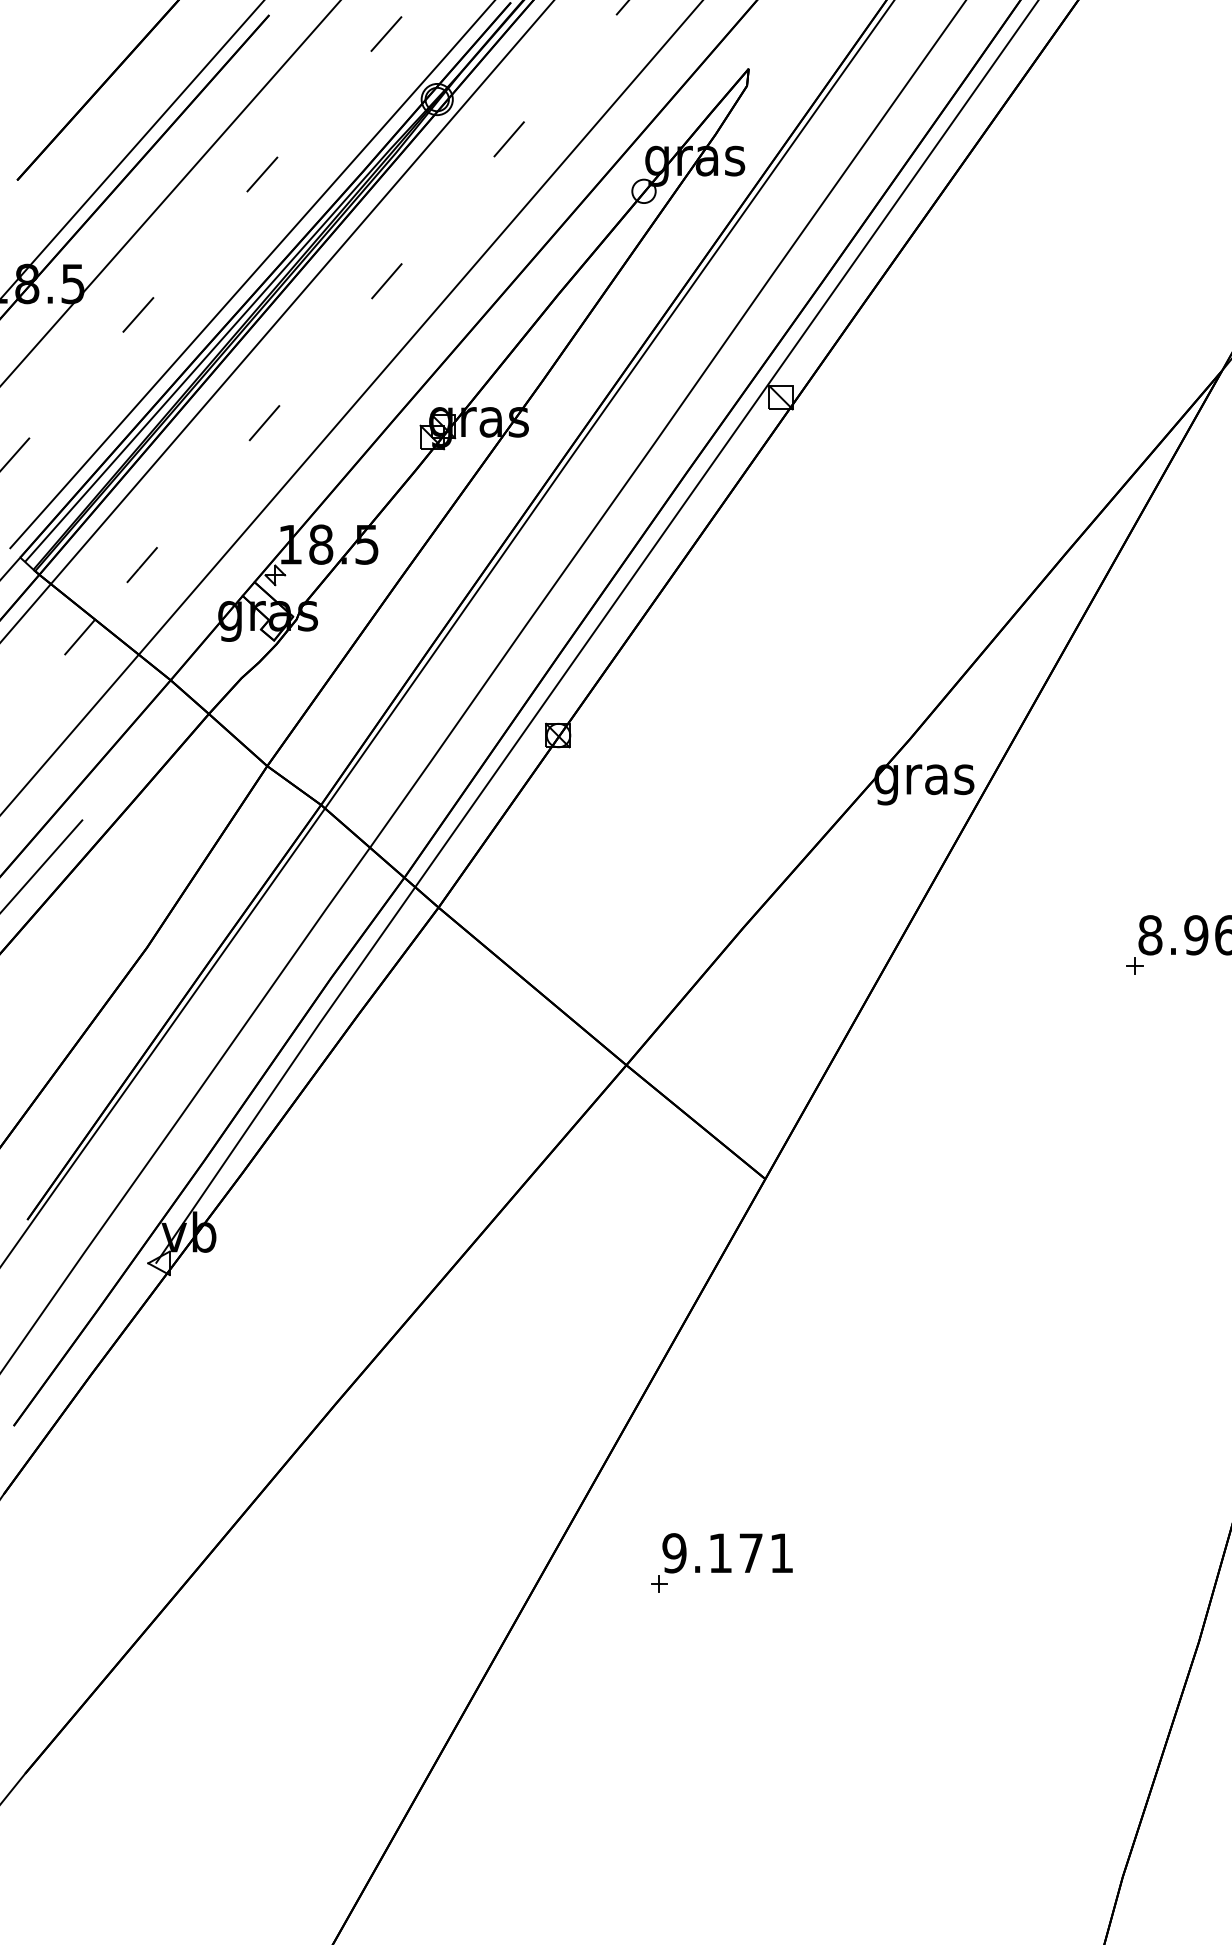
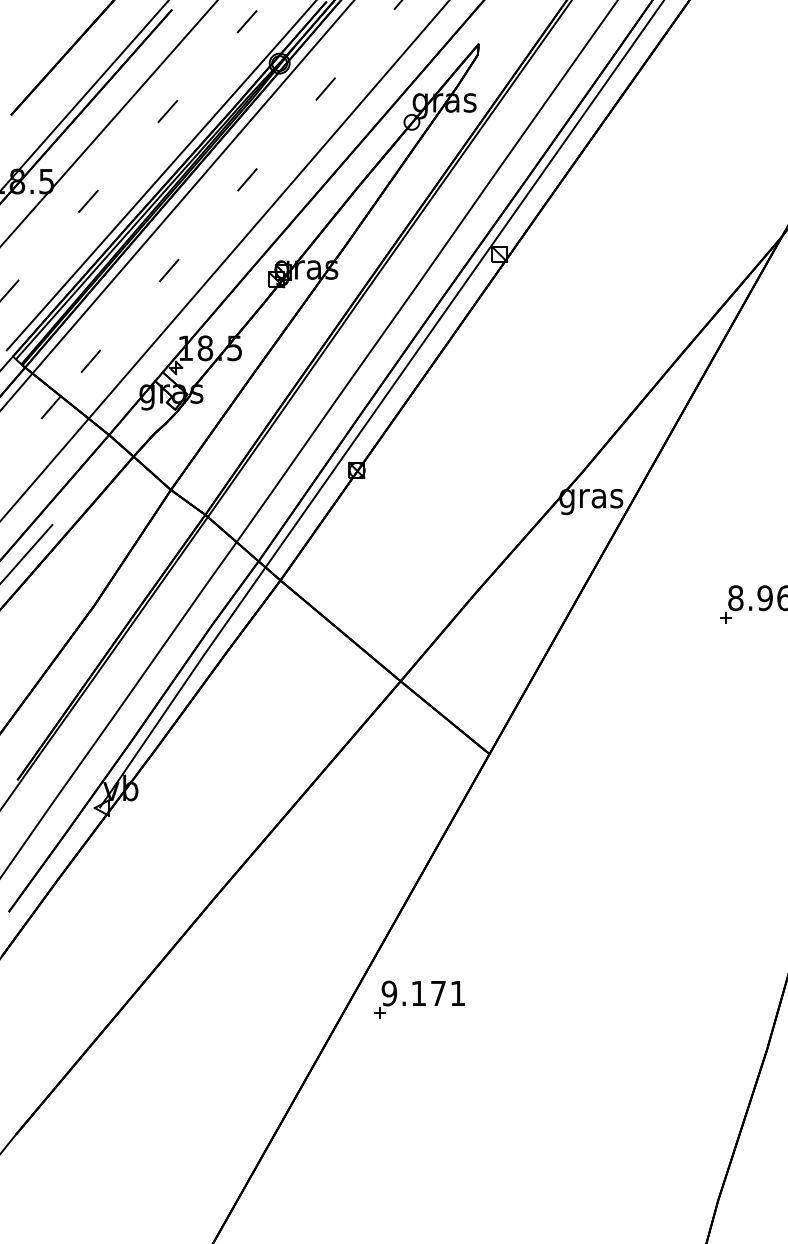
part: (721, 1562) -> (419, 999), moved

